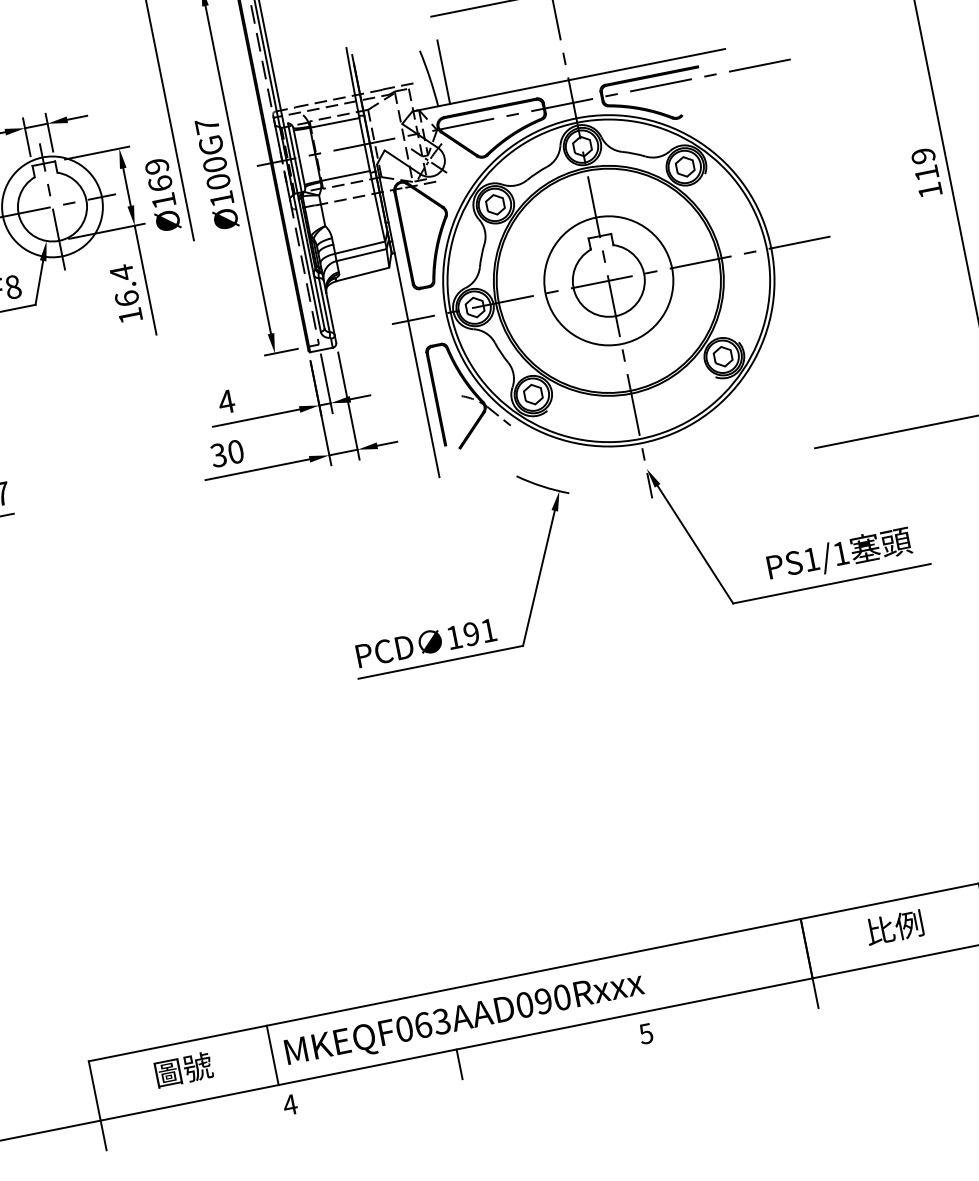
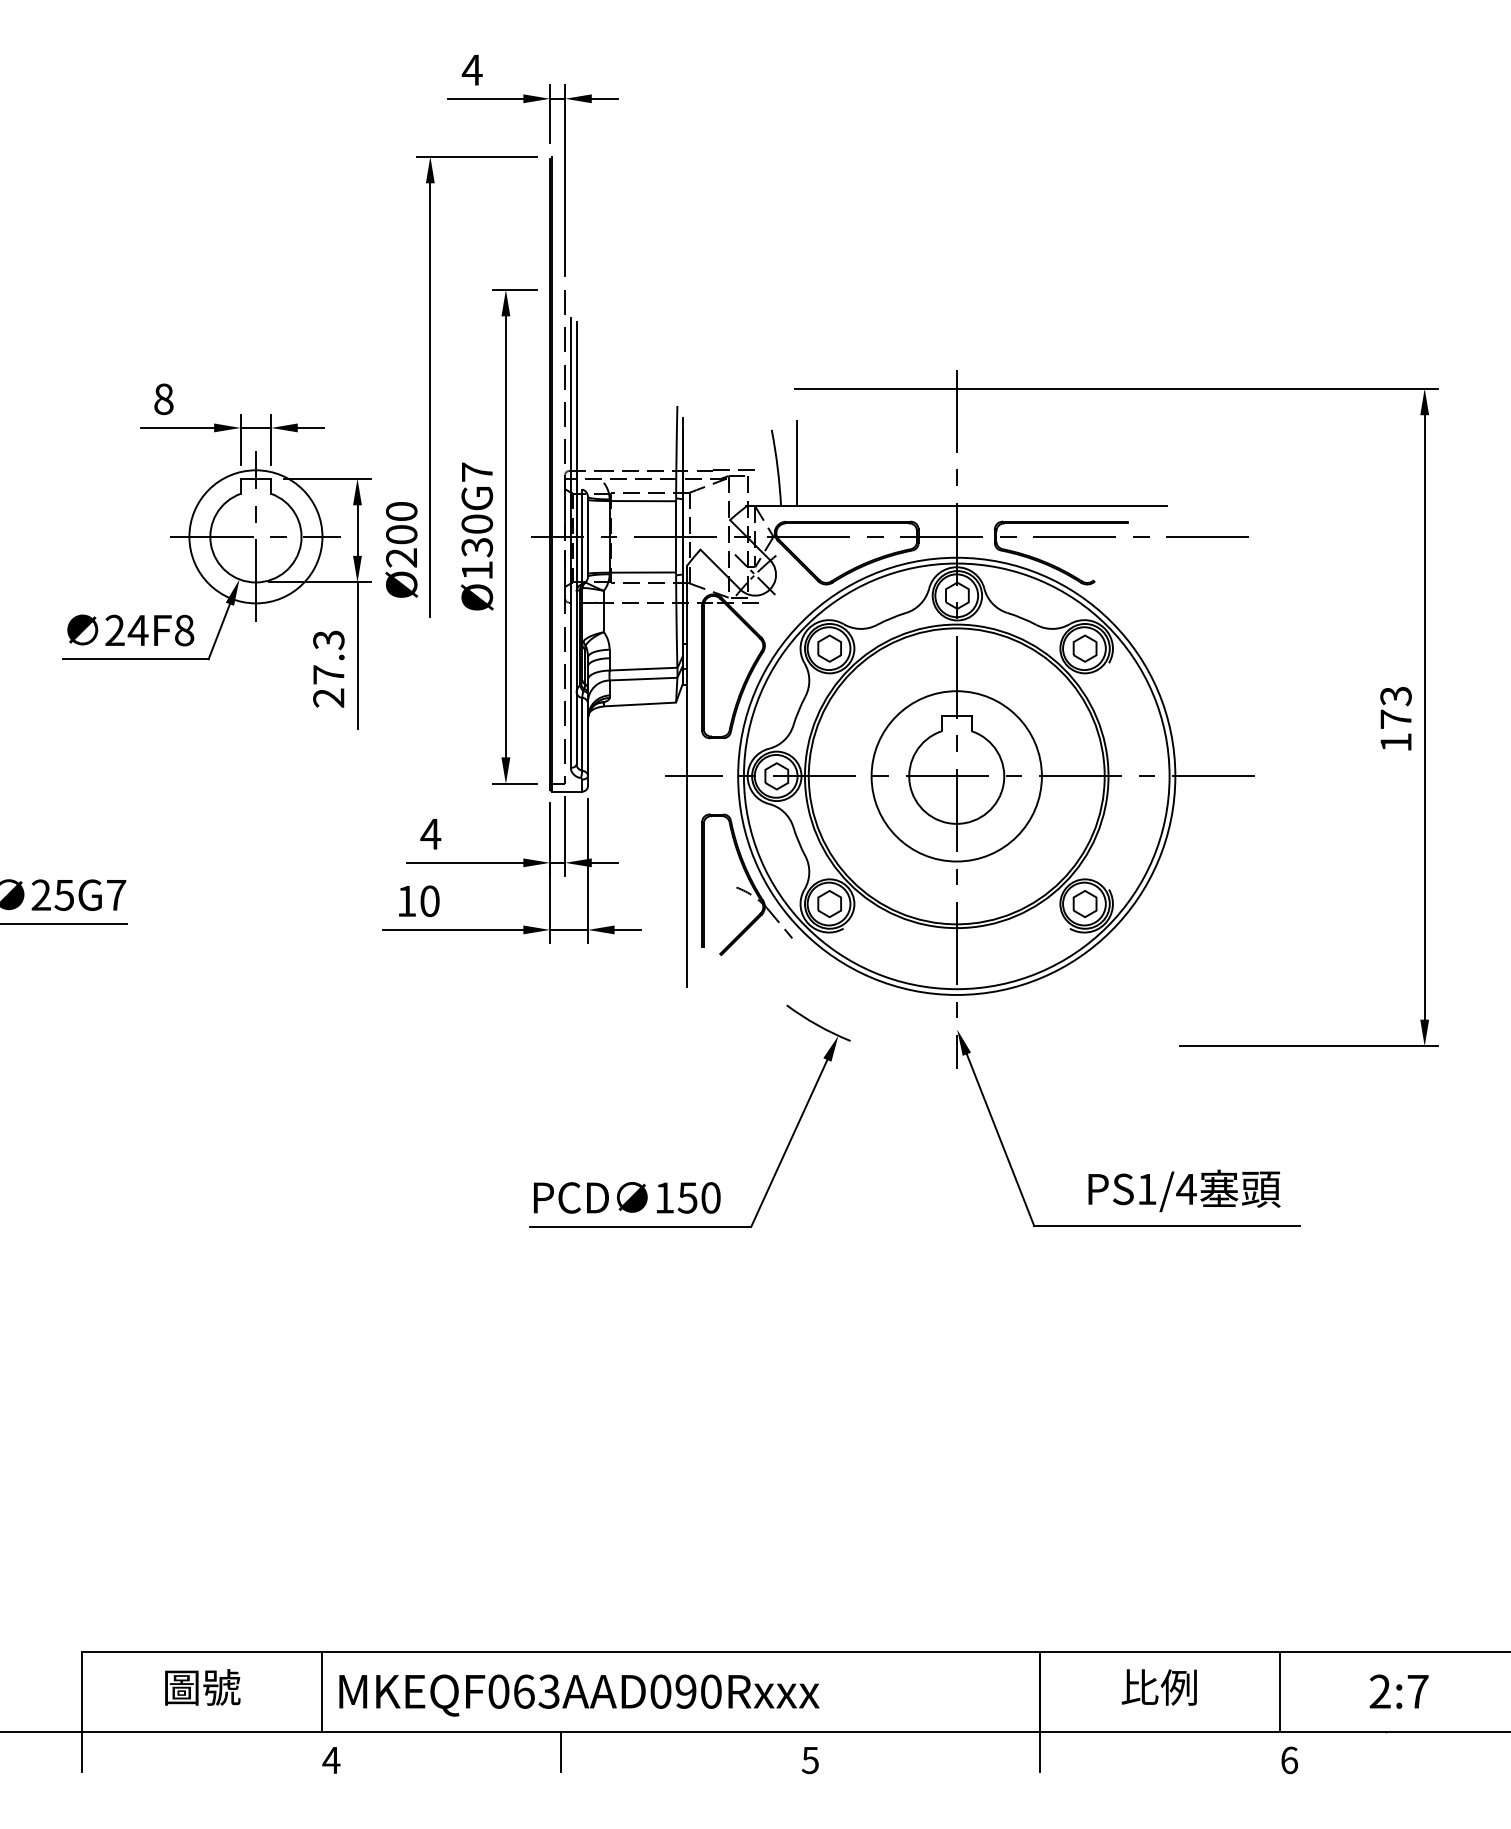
text: (924, 164) -> (1395, 707), 119 -> 173
text: (217, 182) -> (476, 547), Ø100G7 -> Ø130G7
text: (160, 183) -> (401, 534), Ø169 -> Ø200
text: (125, 293) -> (328, 668), 16.4 -> 27.3
text: (218, 455) -> (406, 901), 30 -> 10
text: (840, 553) -> (1186, 1189), PS1/1 -> PS1/4
text: (479, 632) -> (698, 1197), 191 -> 150

